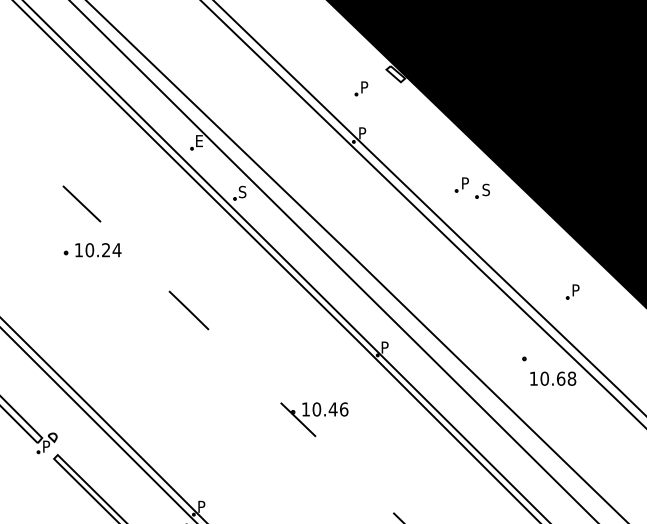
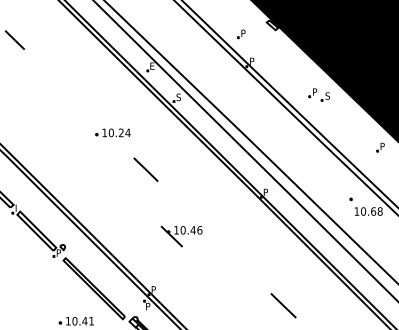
part: (361, 89) -> (241, 34), moved
line: (81, 203) -> (80, 104), removed
part: (91, 249) -> (112, 132), moved
part: (572, 292) -> (380, 147), moved
part: (314, 419) -> (181, 236), moved

